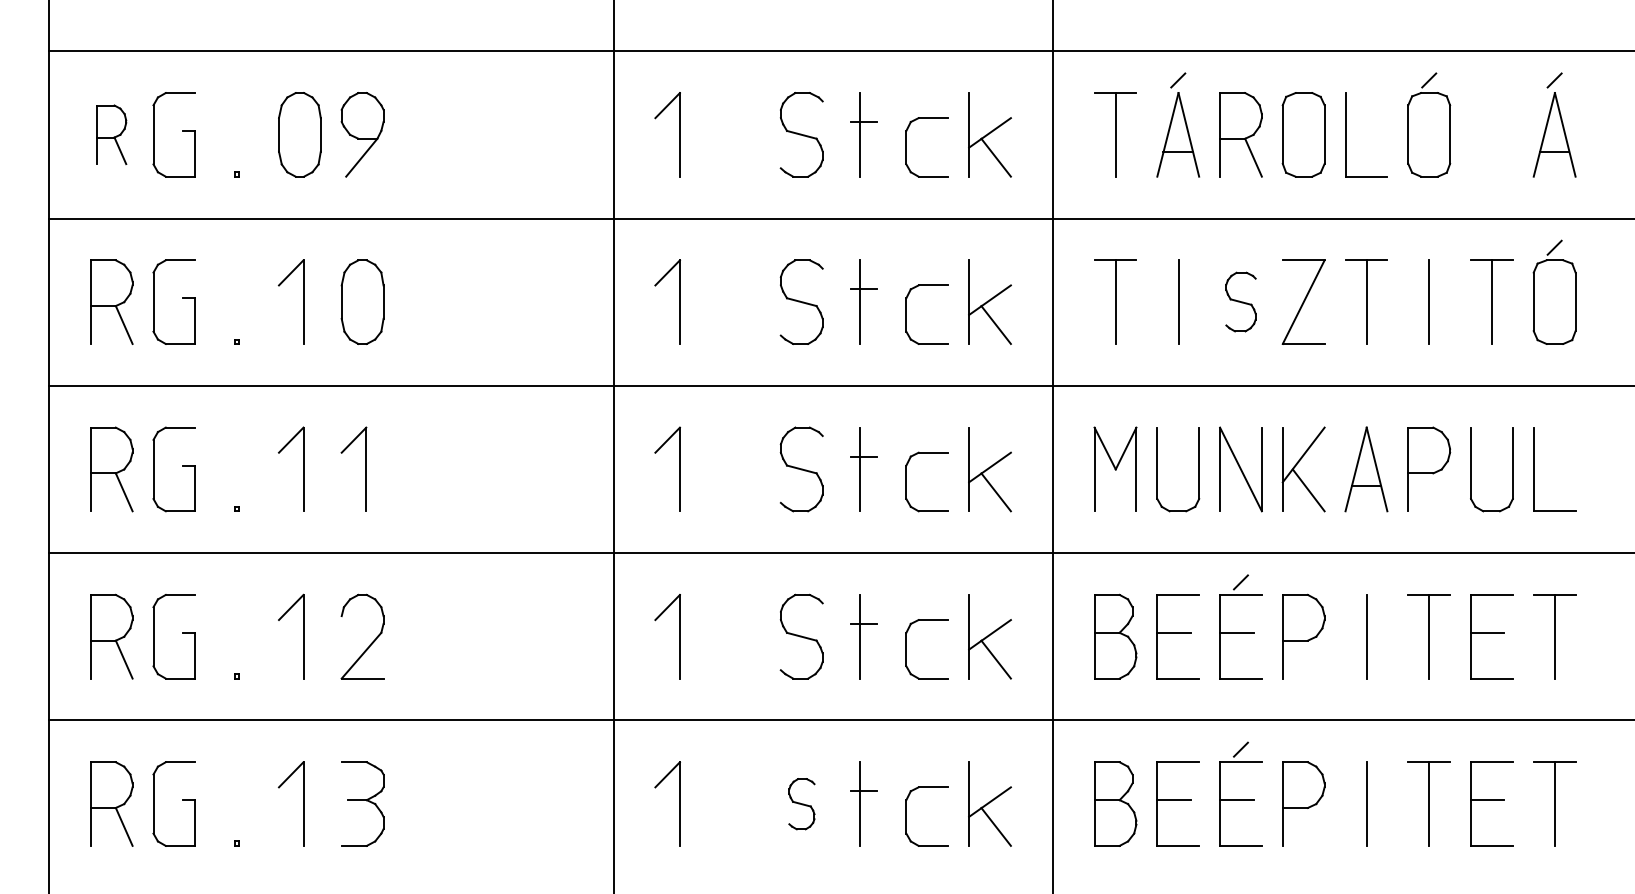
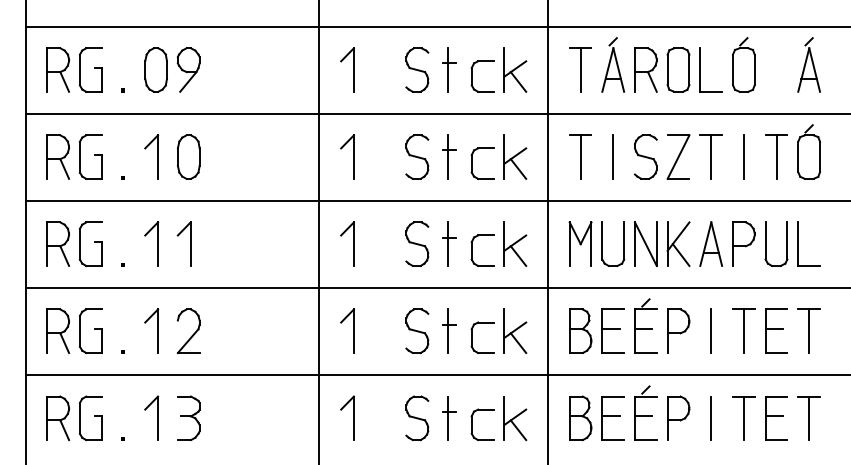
part: (110, 133) -> (57, 69), size x1.43
part: (1240, 300) -> (645, 156), size x1.43
part: (802, 804) -> (417, 418), size x1.67

